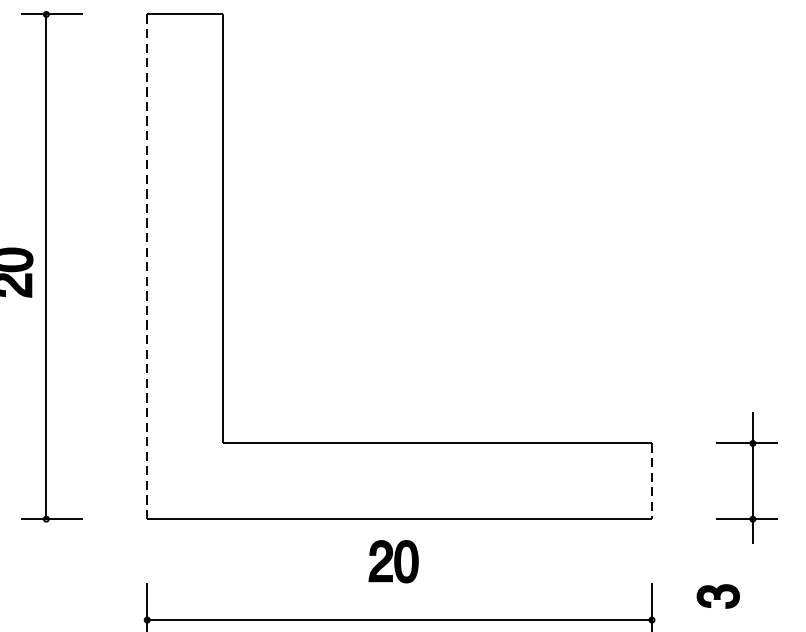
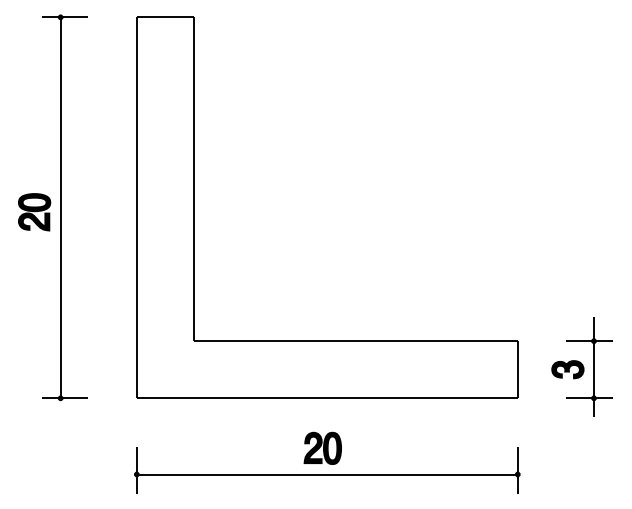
line: (146, 267) -> (136, 208), dashed -> solid
line: (651, 480) -> (517, 369), dashed -> solid
part: (393, 560) -> (322, 447), moved
part: (717, 596) -> (567, 369), moved

